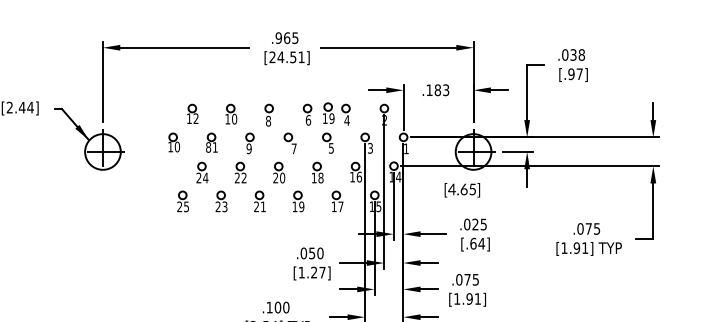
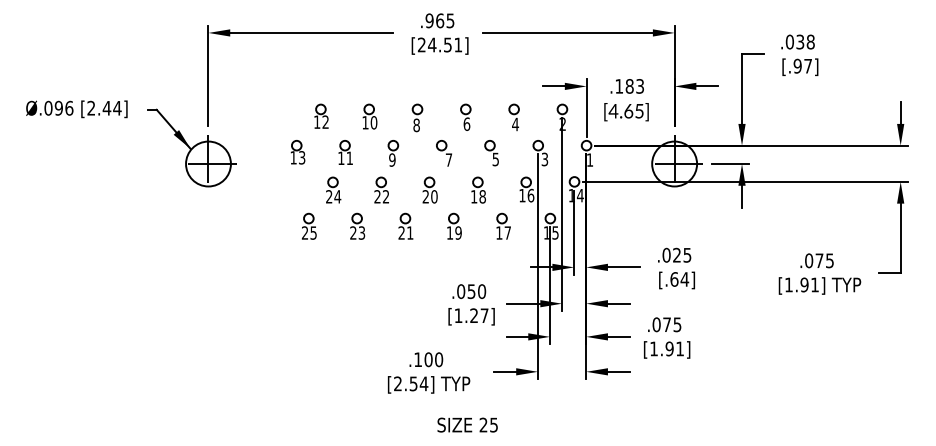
part: (328, 112) -> (492, 114), removed
text: (176, 146) -> (301, 157), 10 -> 13
text: (208, 147) -> (341, 158), 81 -> 11
text: (462, 190) -> (626, 112), moved

